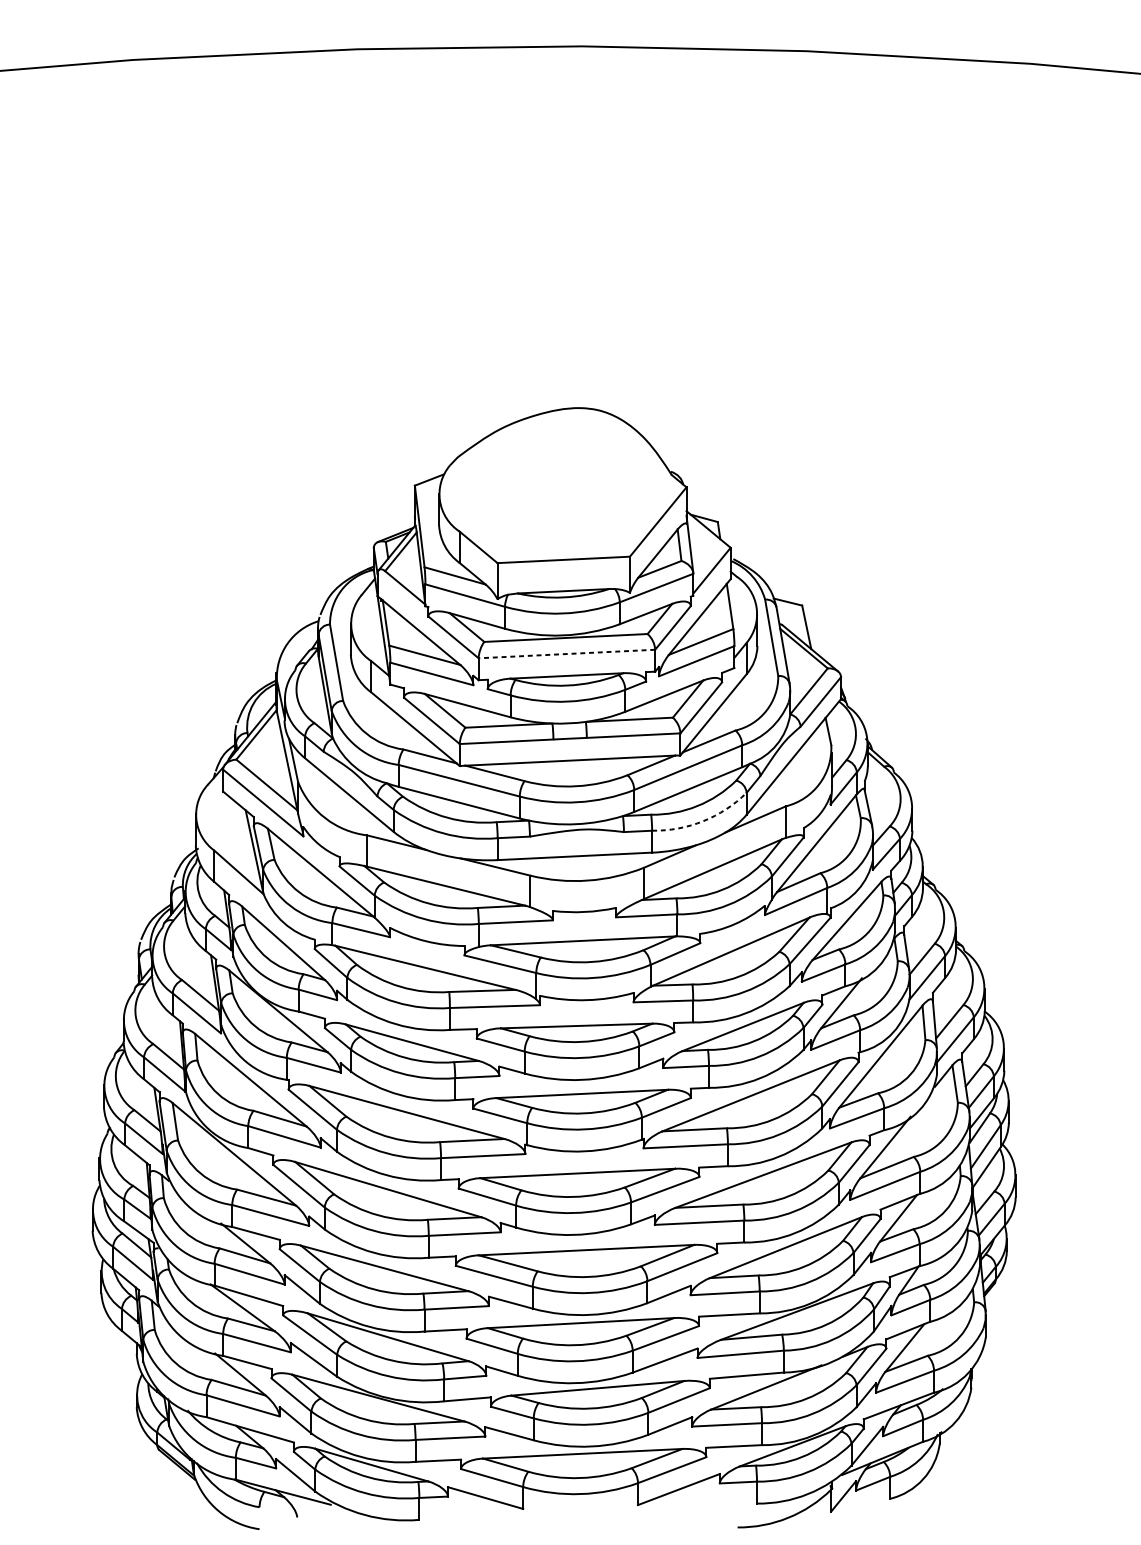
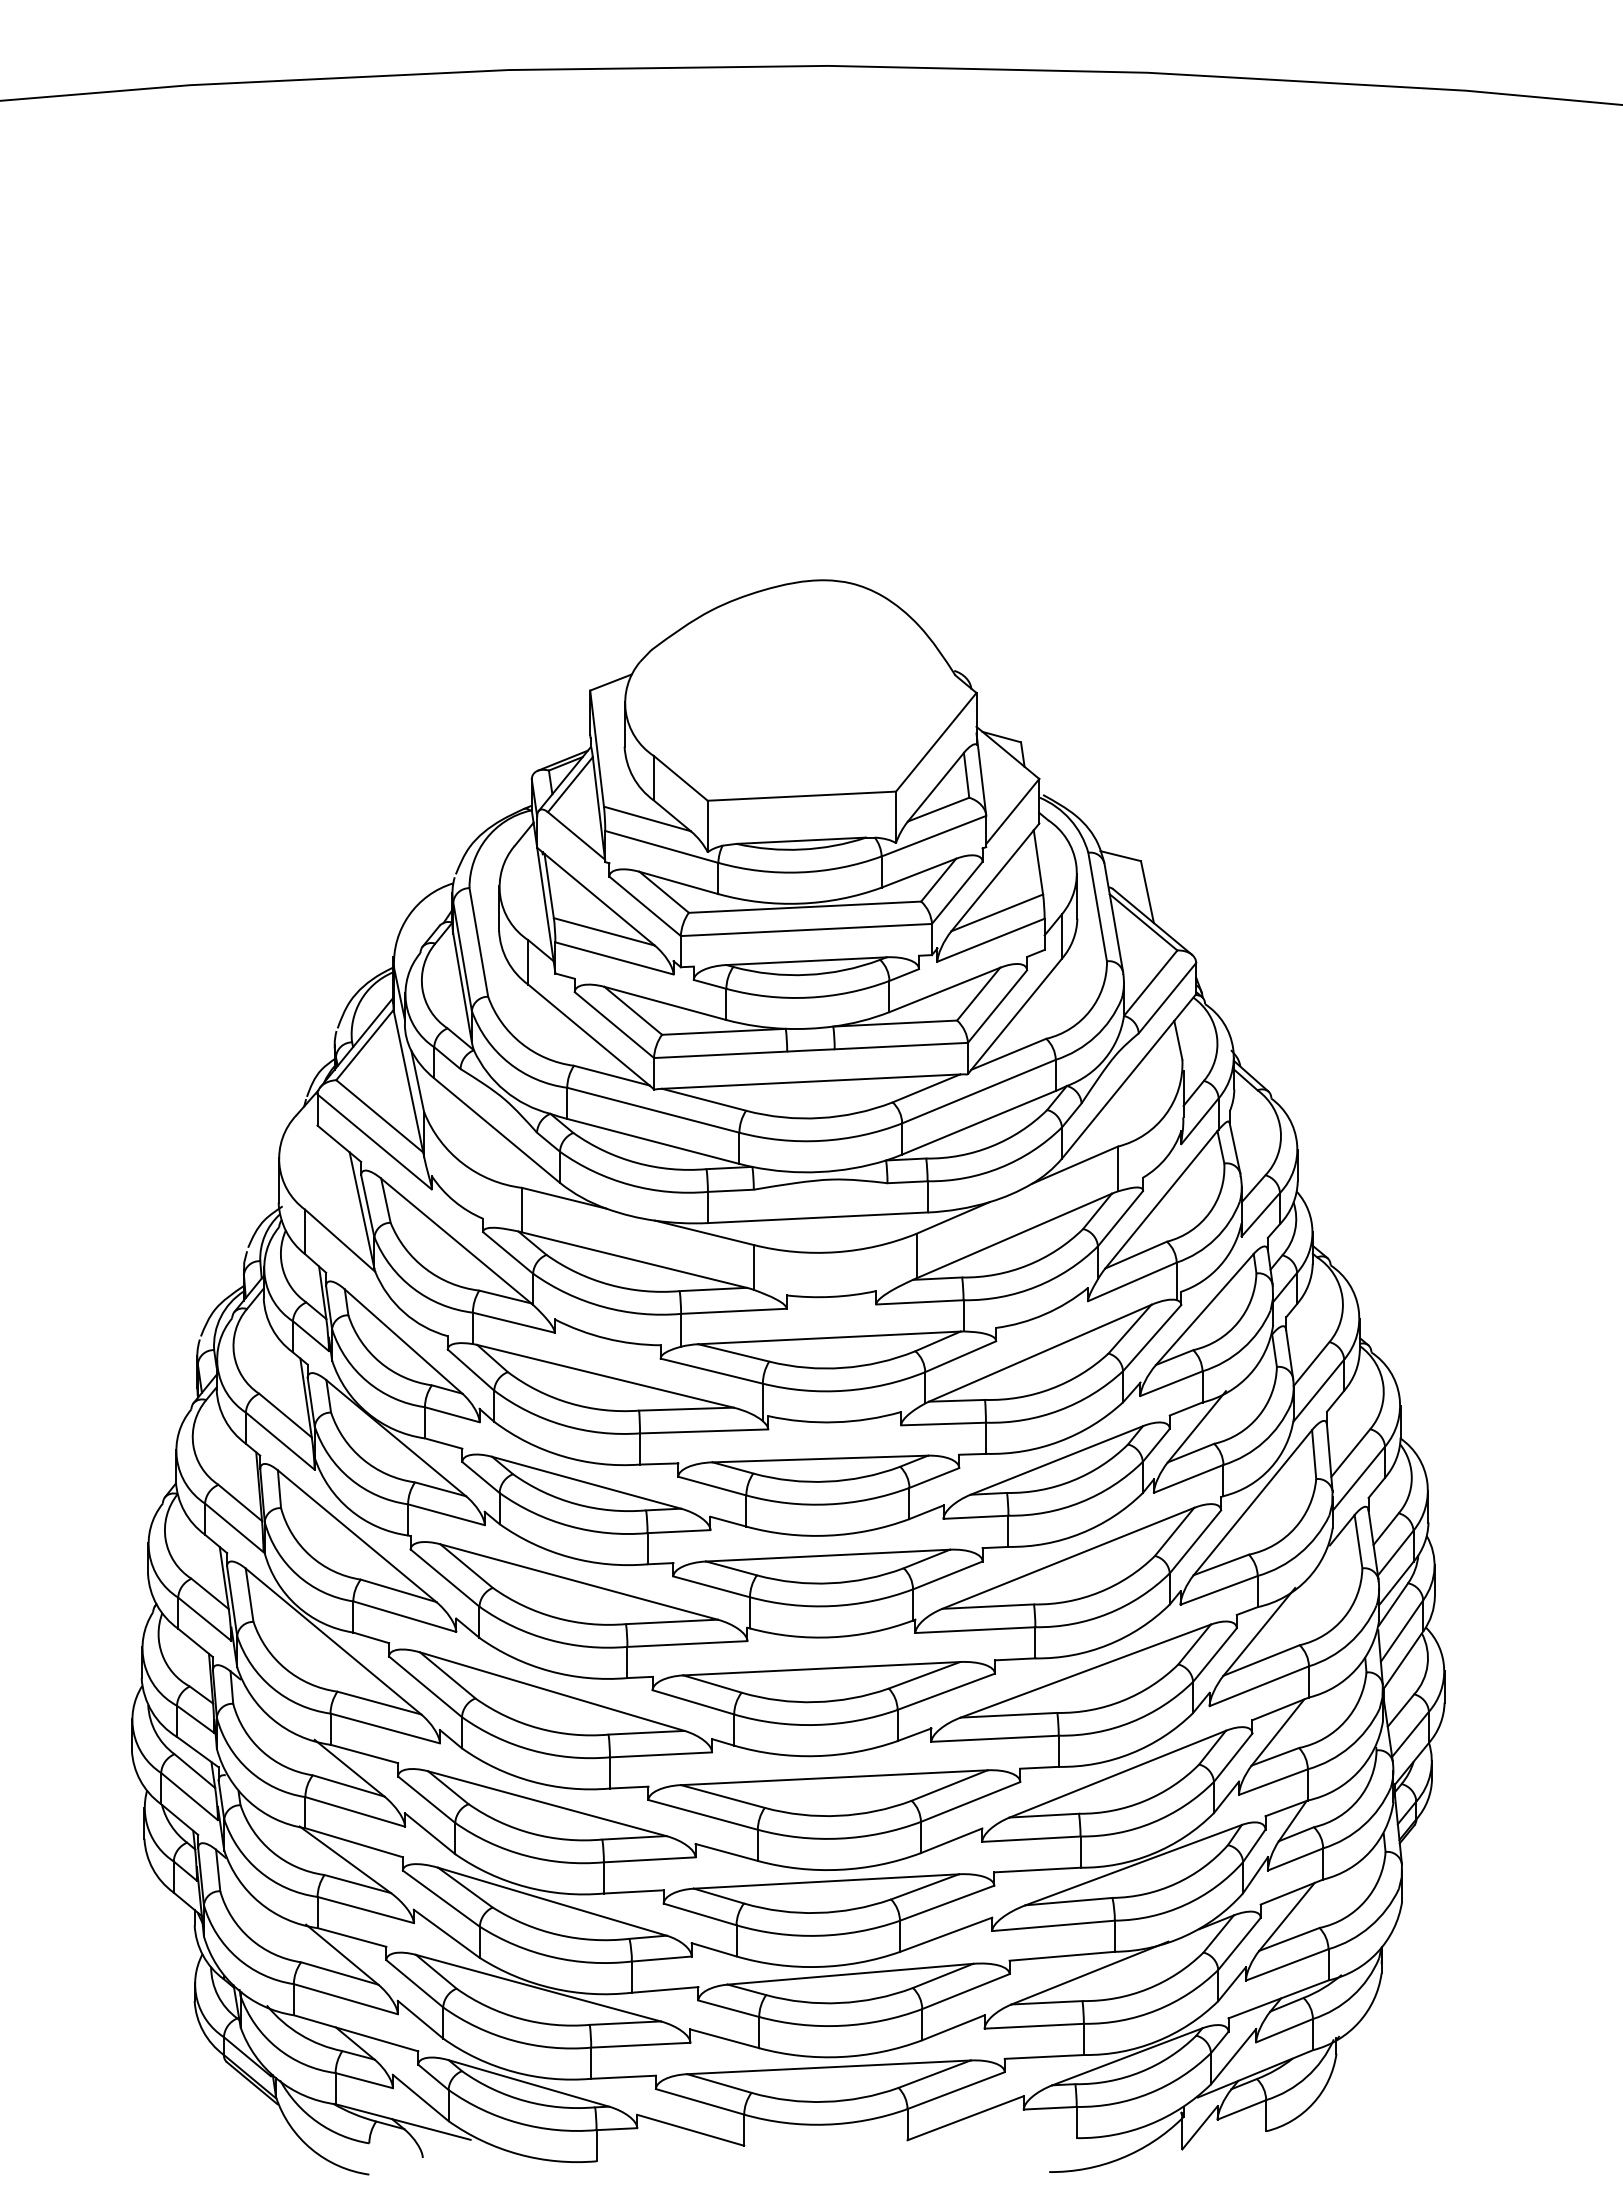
line: (566, 654) -> (806, 930), dashed -> solid
arc: (703, 821) -> (1000, 1167), dashed -> solid

